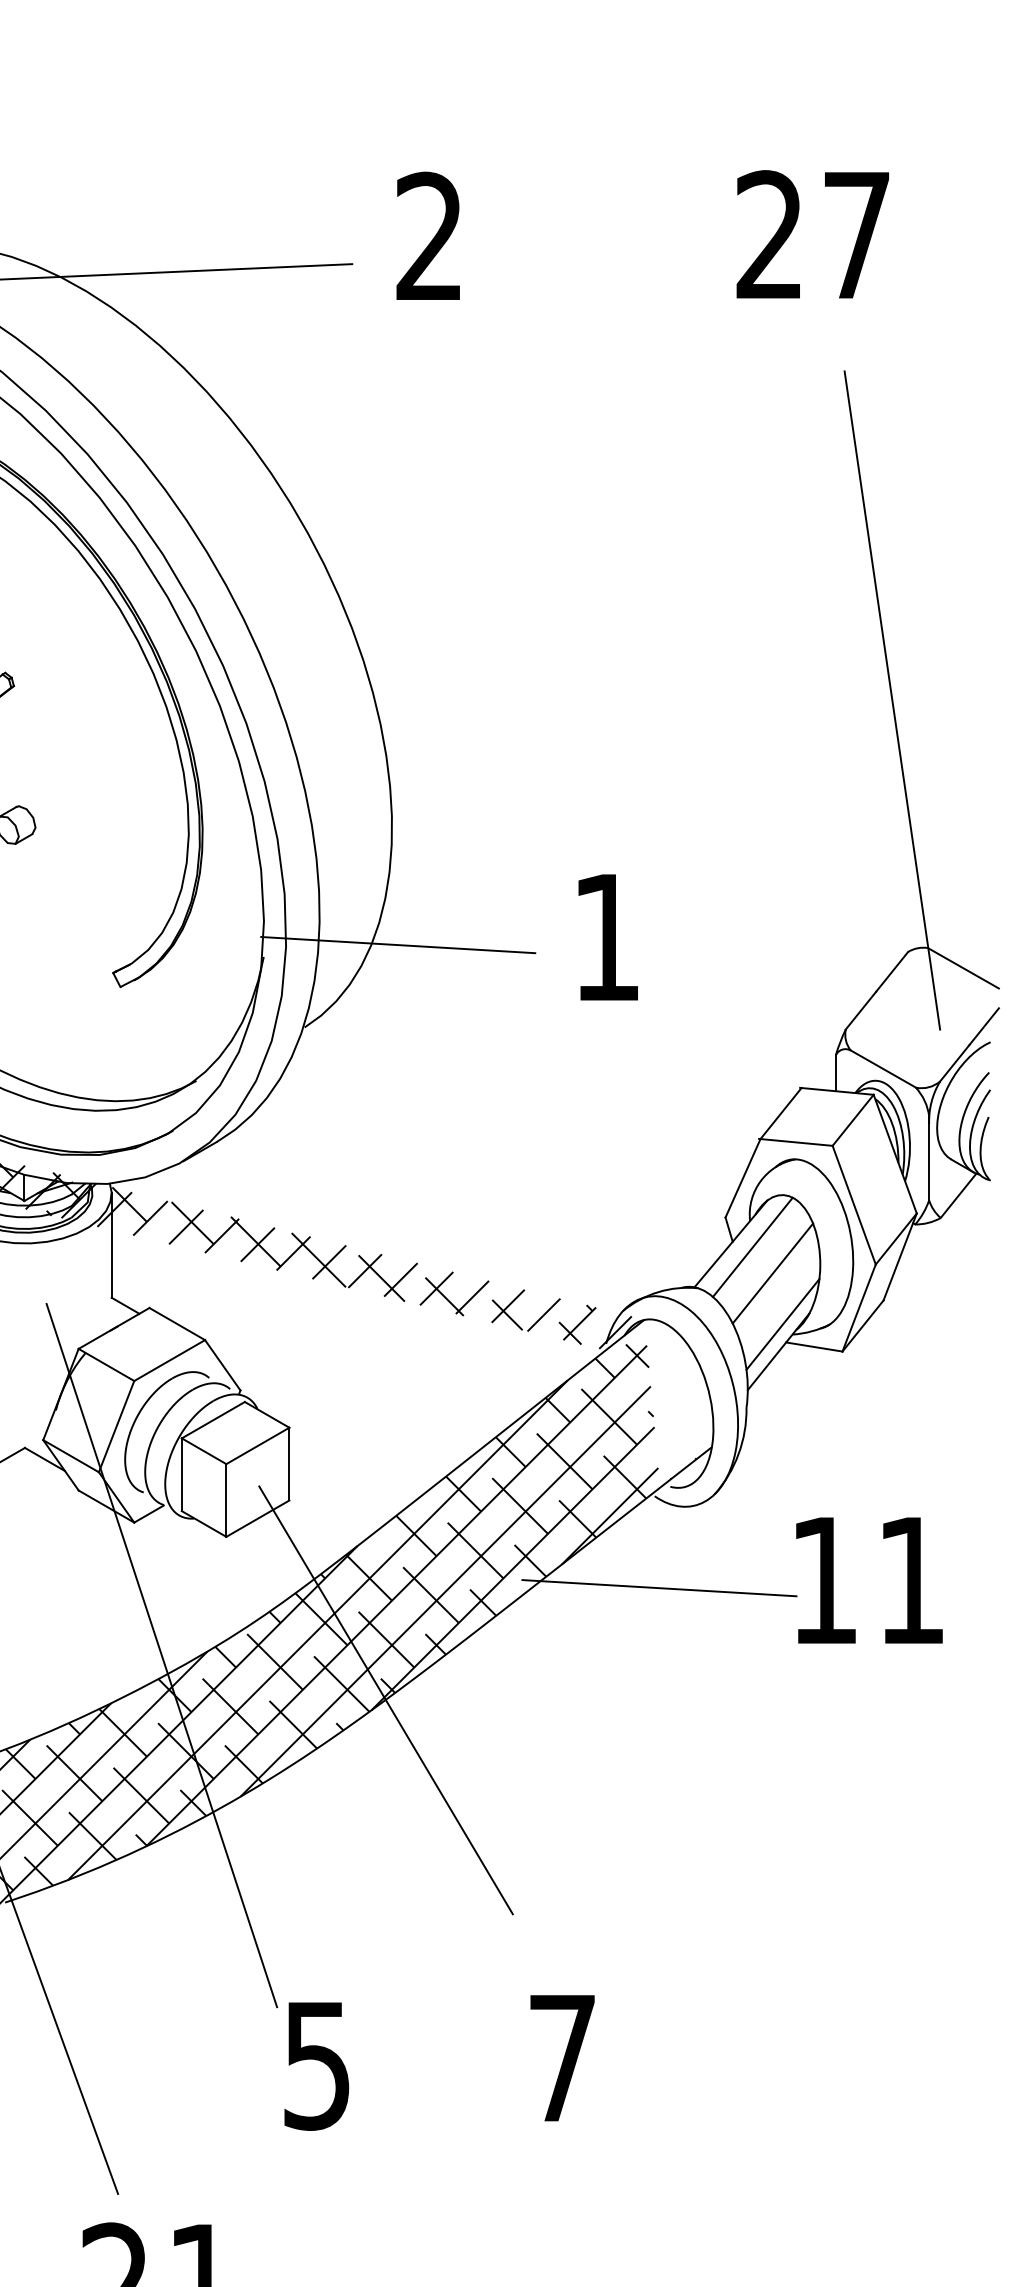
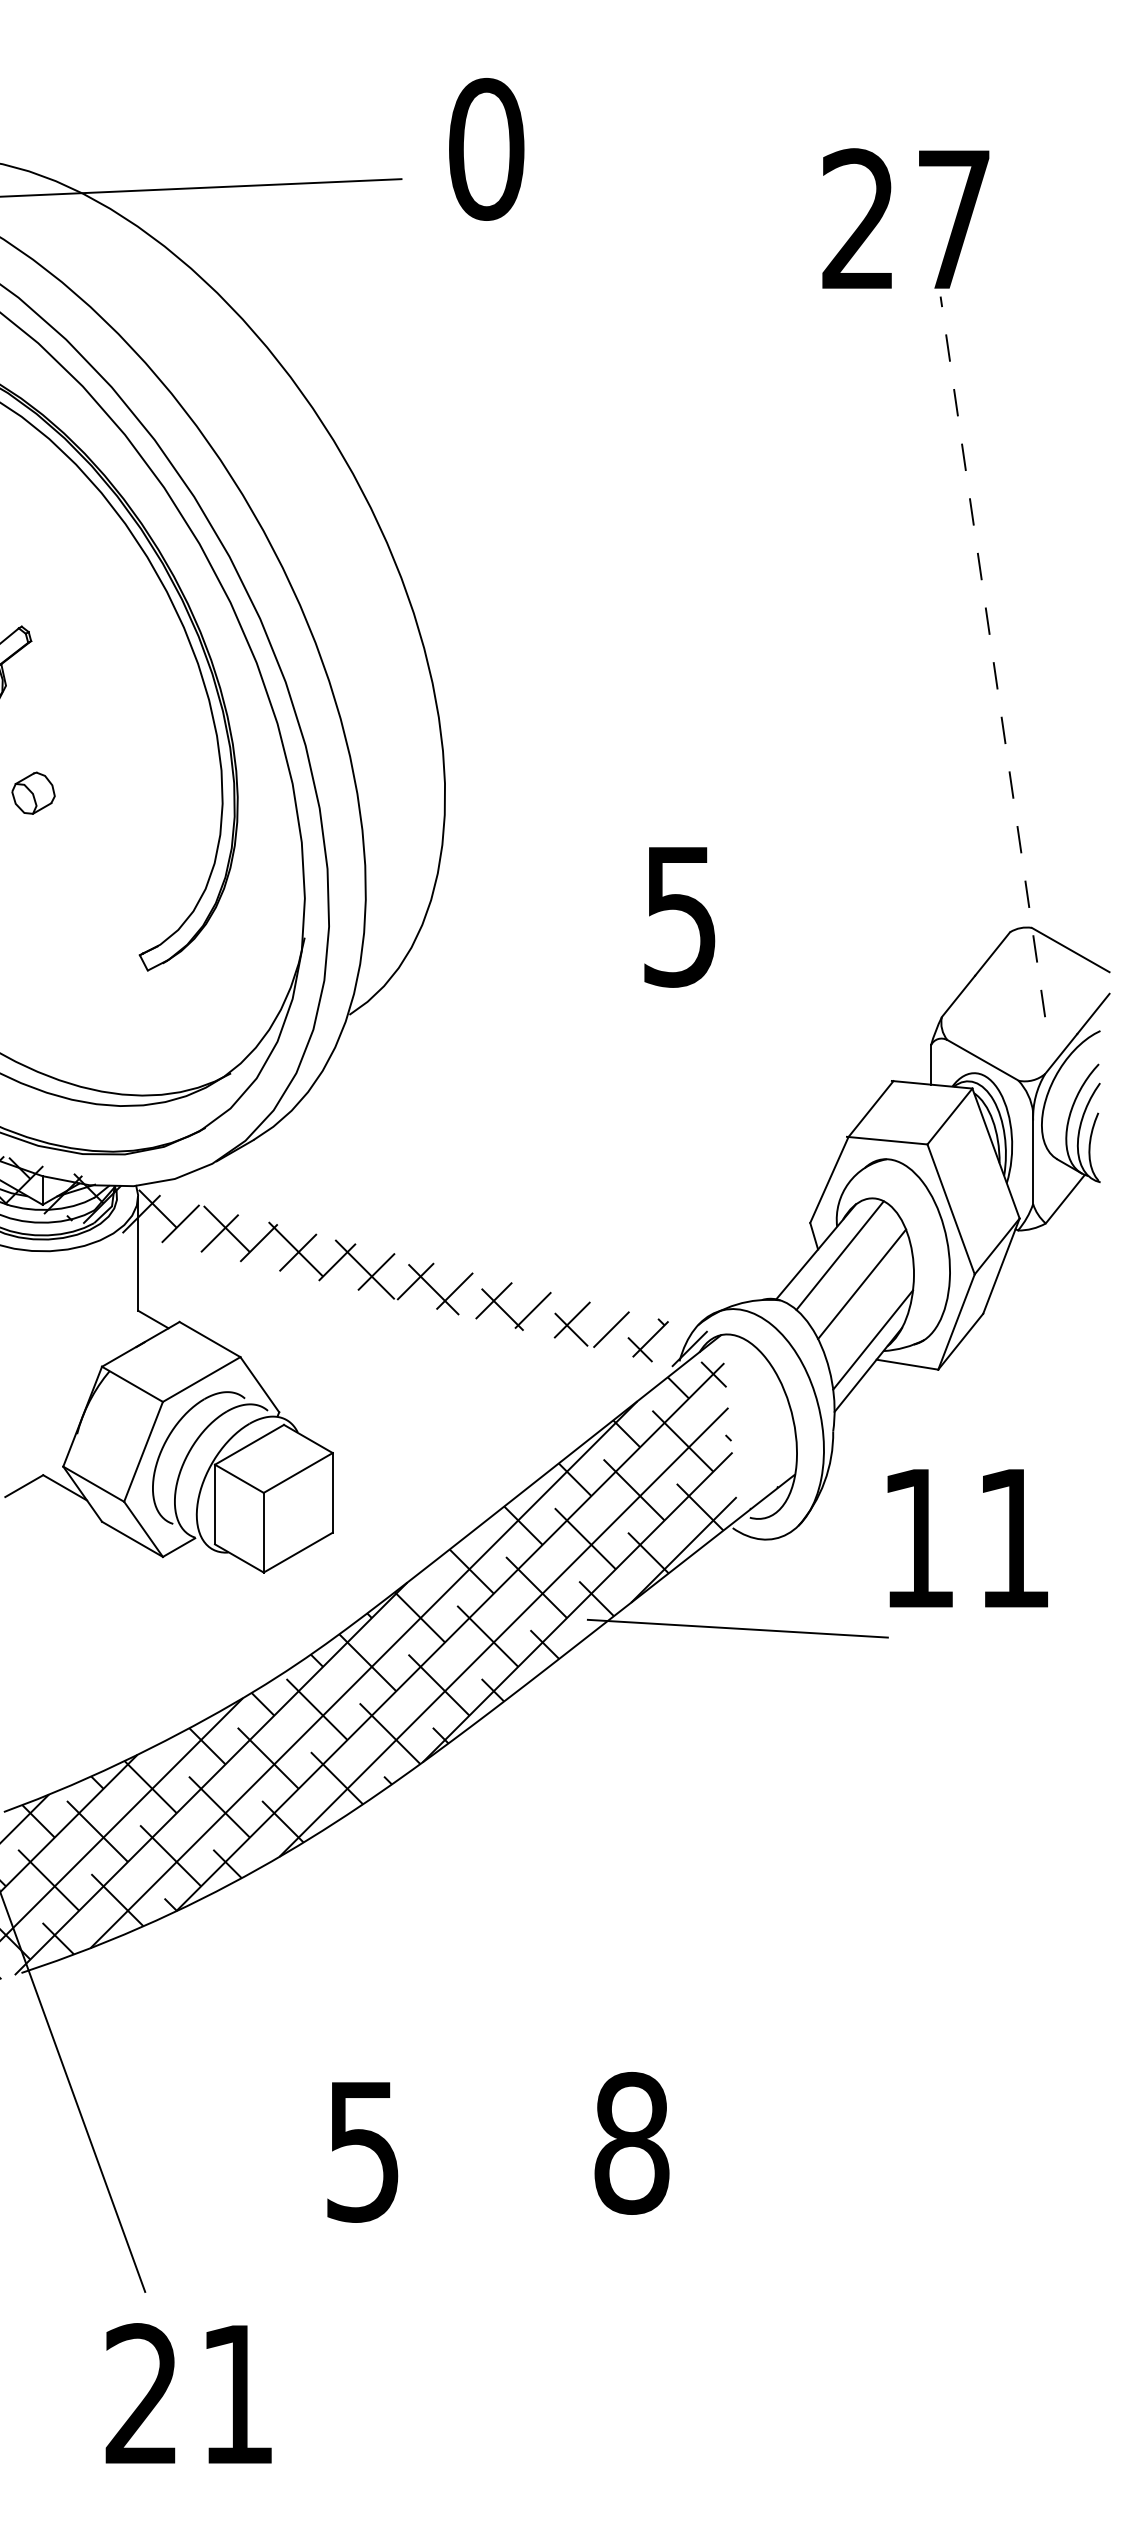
text: (812, 234) -> (905, 218), moved
text: (429, 237) -> (486, 149), 2 -> 0
line: (892, 700) -> (992, 656), solid -> dashed
text: (606, 938) -> (679, 917), 1 -> 5
line: (397, 944) -> (451, 924), removed
text: (869, 1580) -> (967, 1538), moved
line: (161, 1655) -> (192, 1702), removed
line: (385, 1700) -> (438, 1751), removed
text: (562, 2058) -> (631, 2143), 7 -> 8

